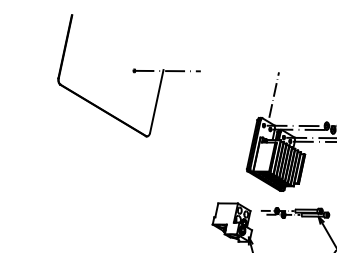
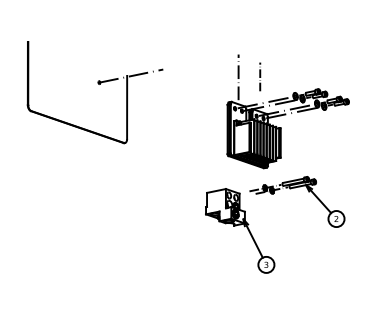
line: (296, 98) -> (260, 76), added

